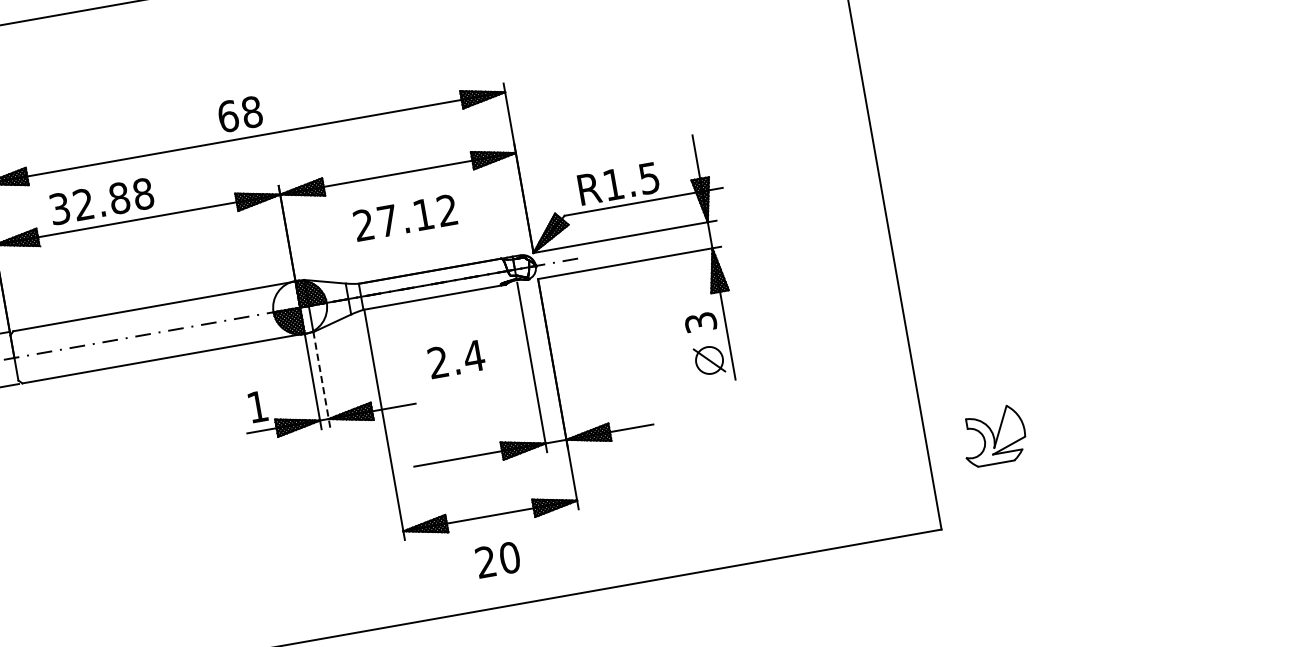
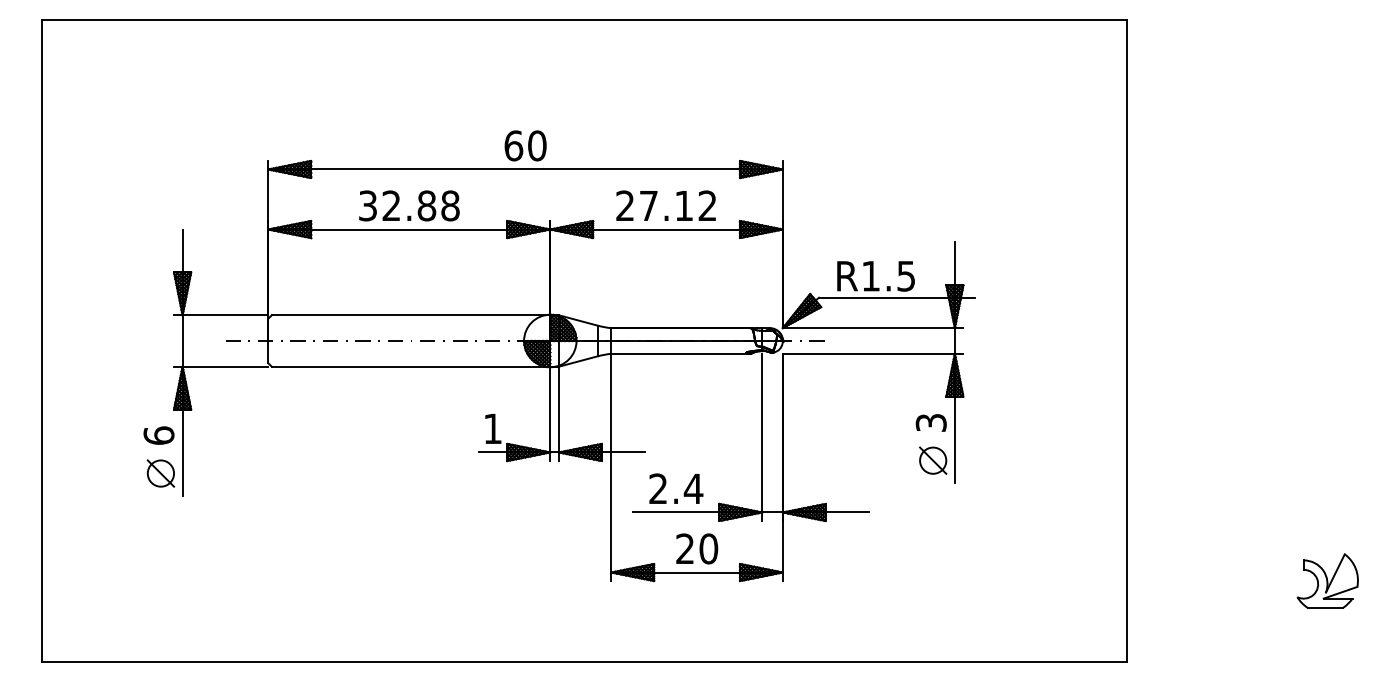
text: (252, 111) -> (537, 145), 68 -> 60
text: (101, 200) -> (409, 205), moved
text: (404, 217) -> (665, 205), moved
text: (456, 358) -> (676, 488), moved
line: (321, 379) -> (558, 413), dashed -> solid
part: (993, 435) -> (1327, 580), moved
text: (498, 559) -> (697, 548), moved

